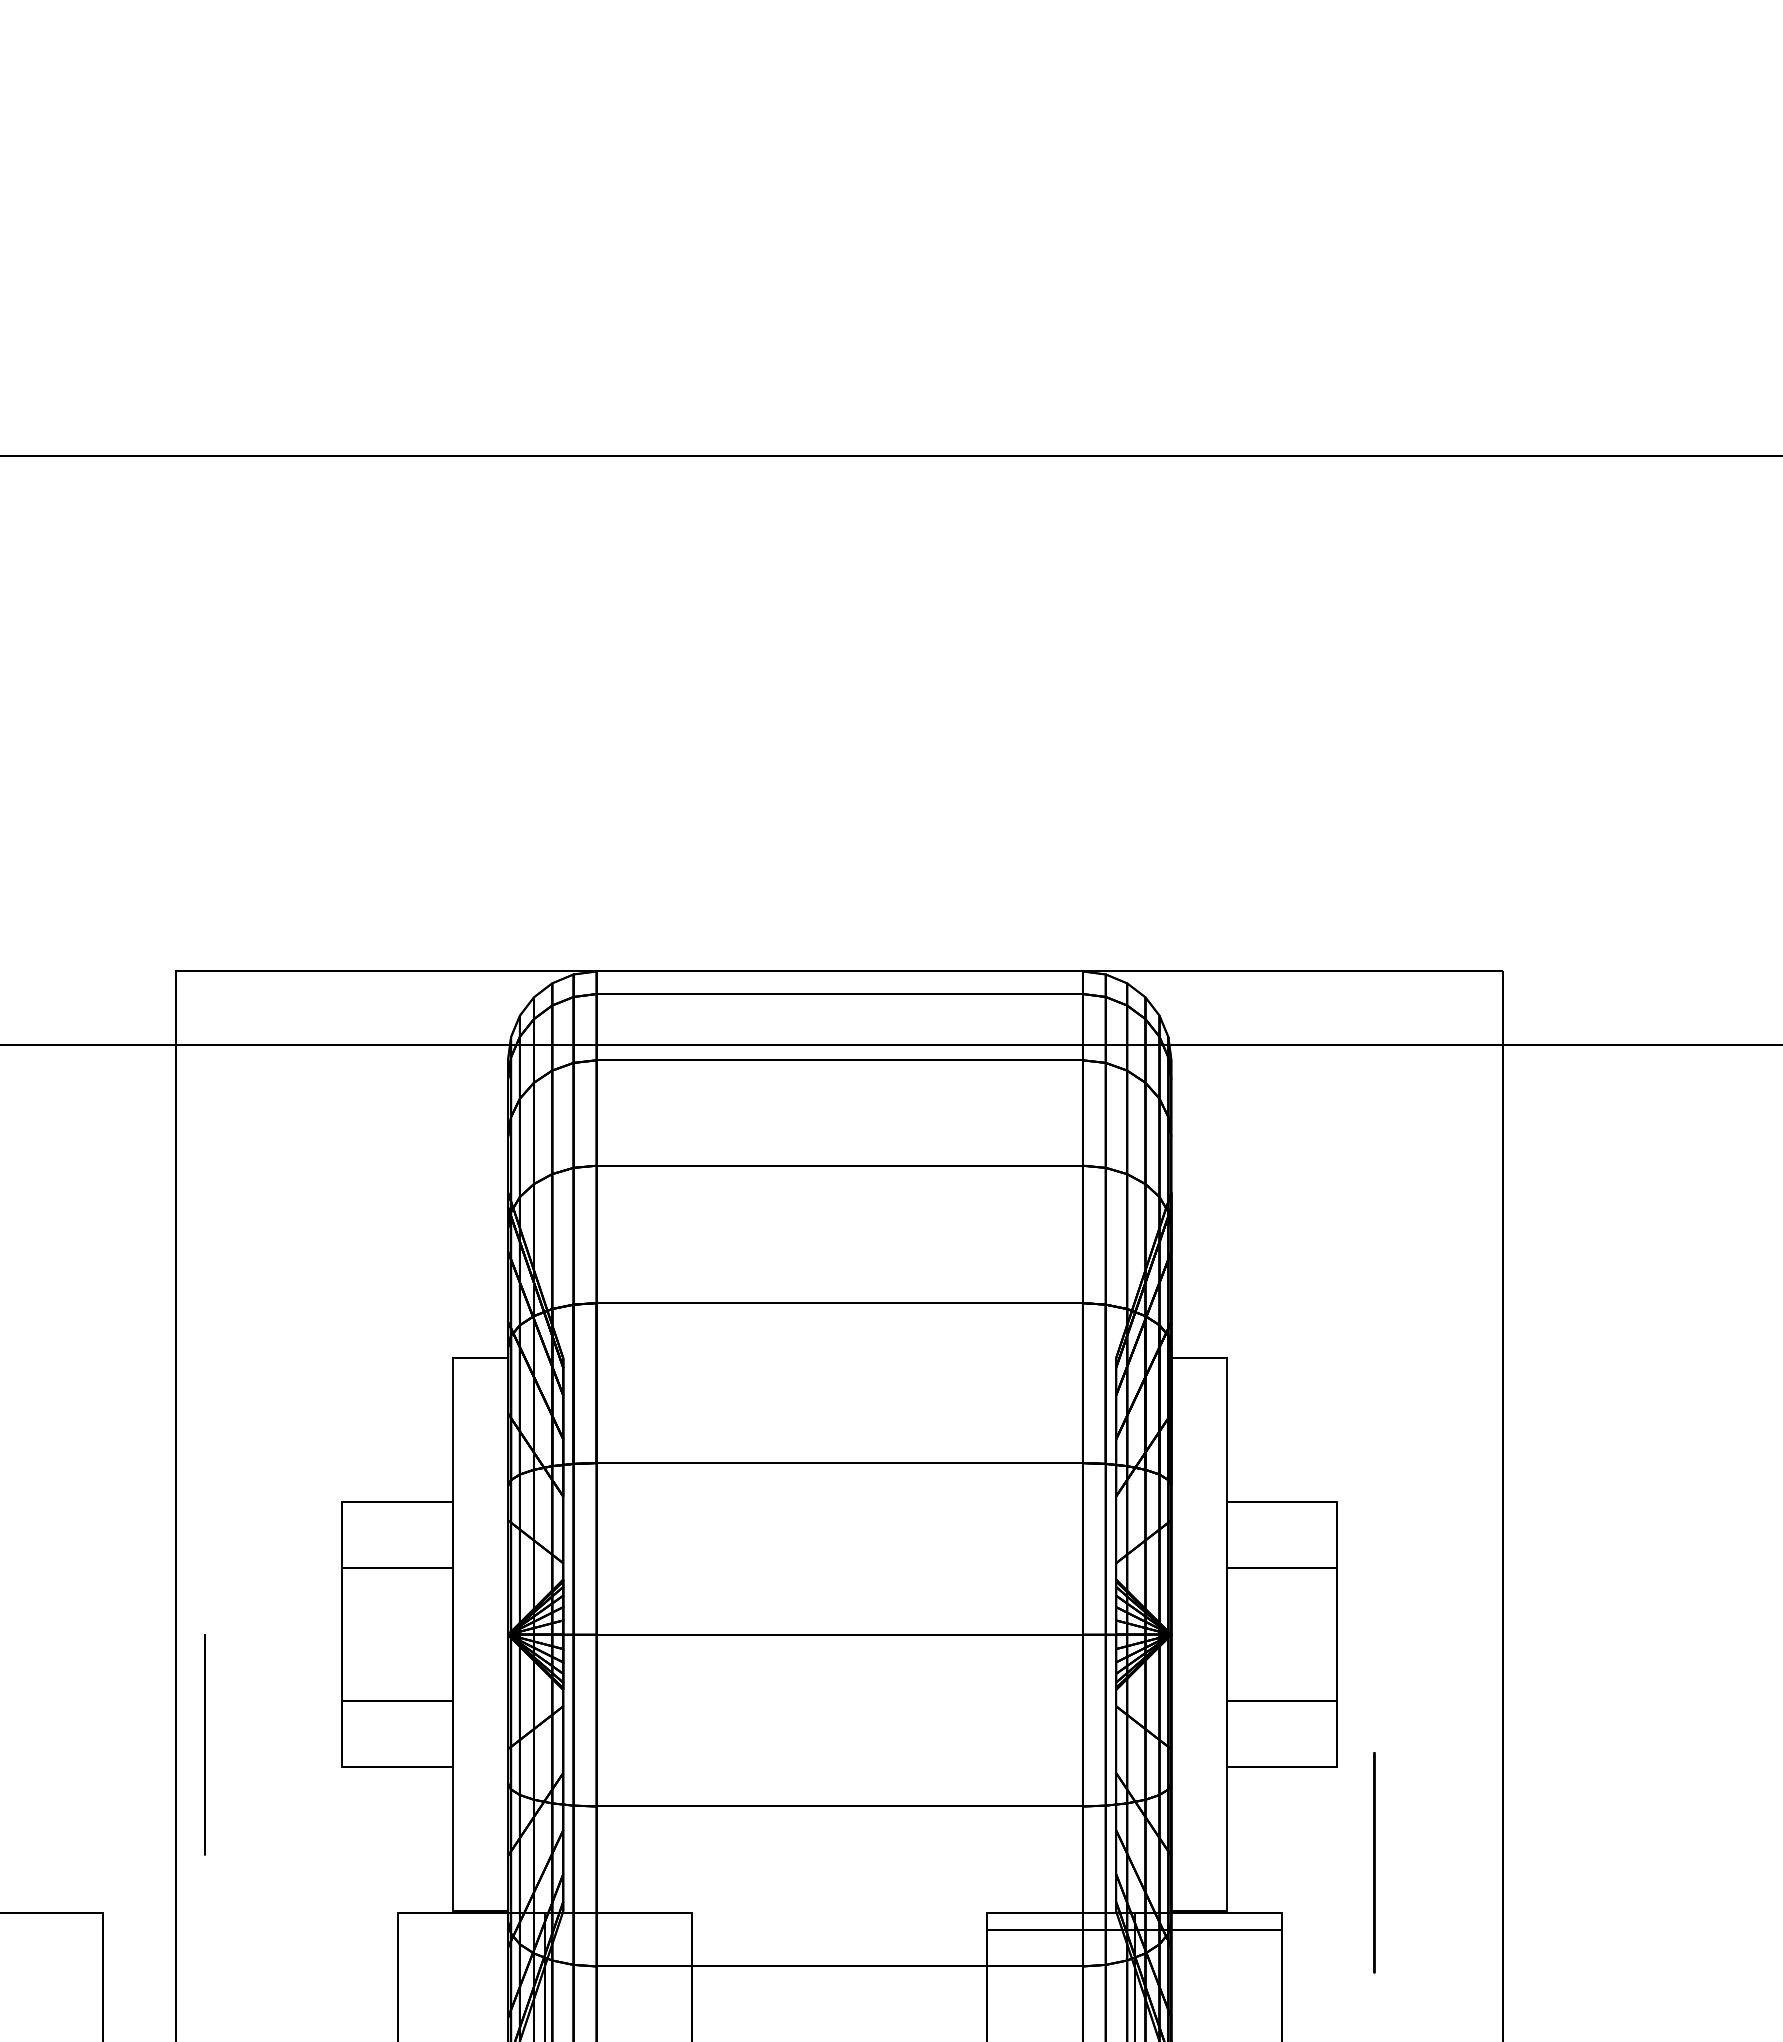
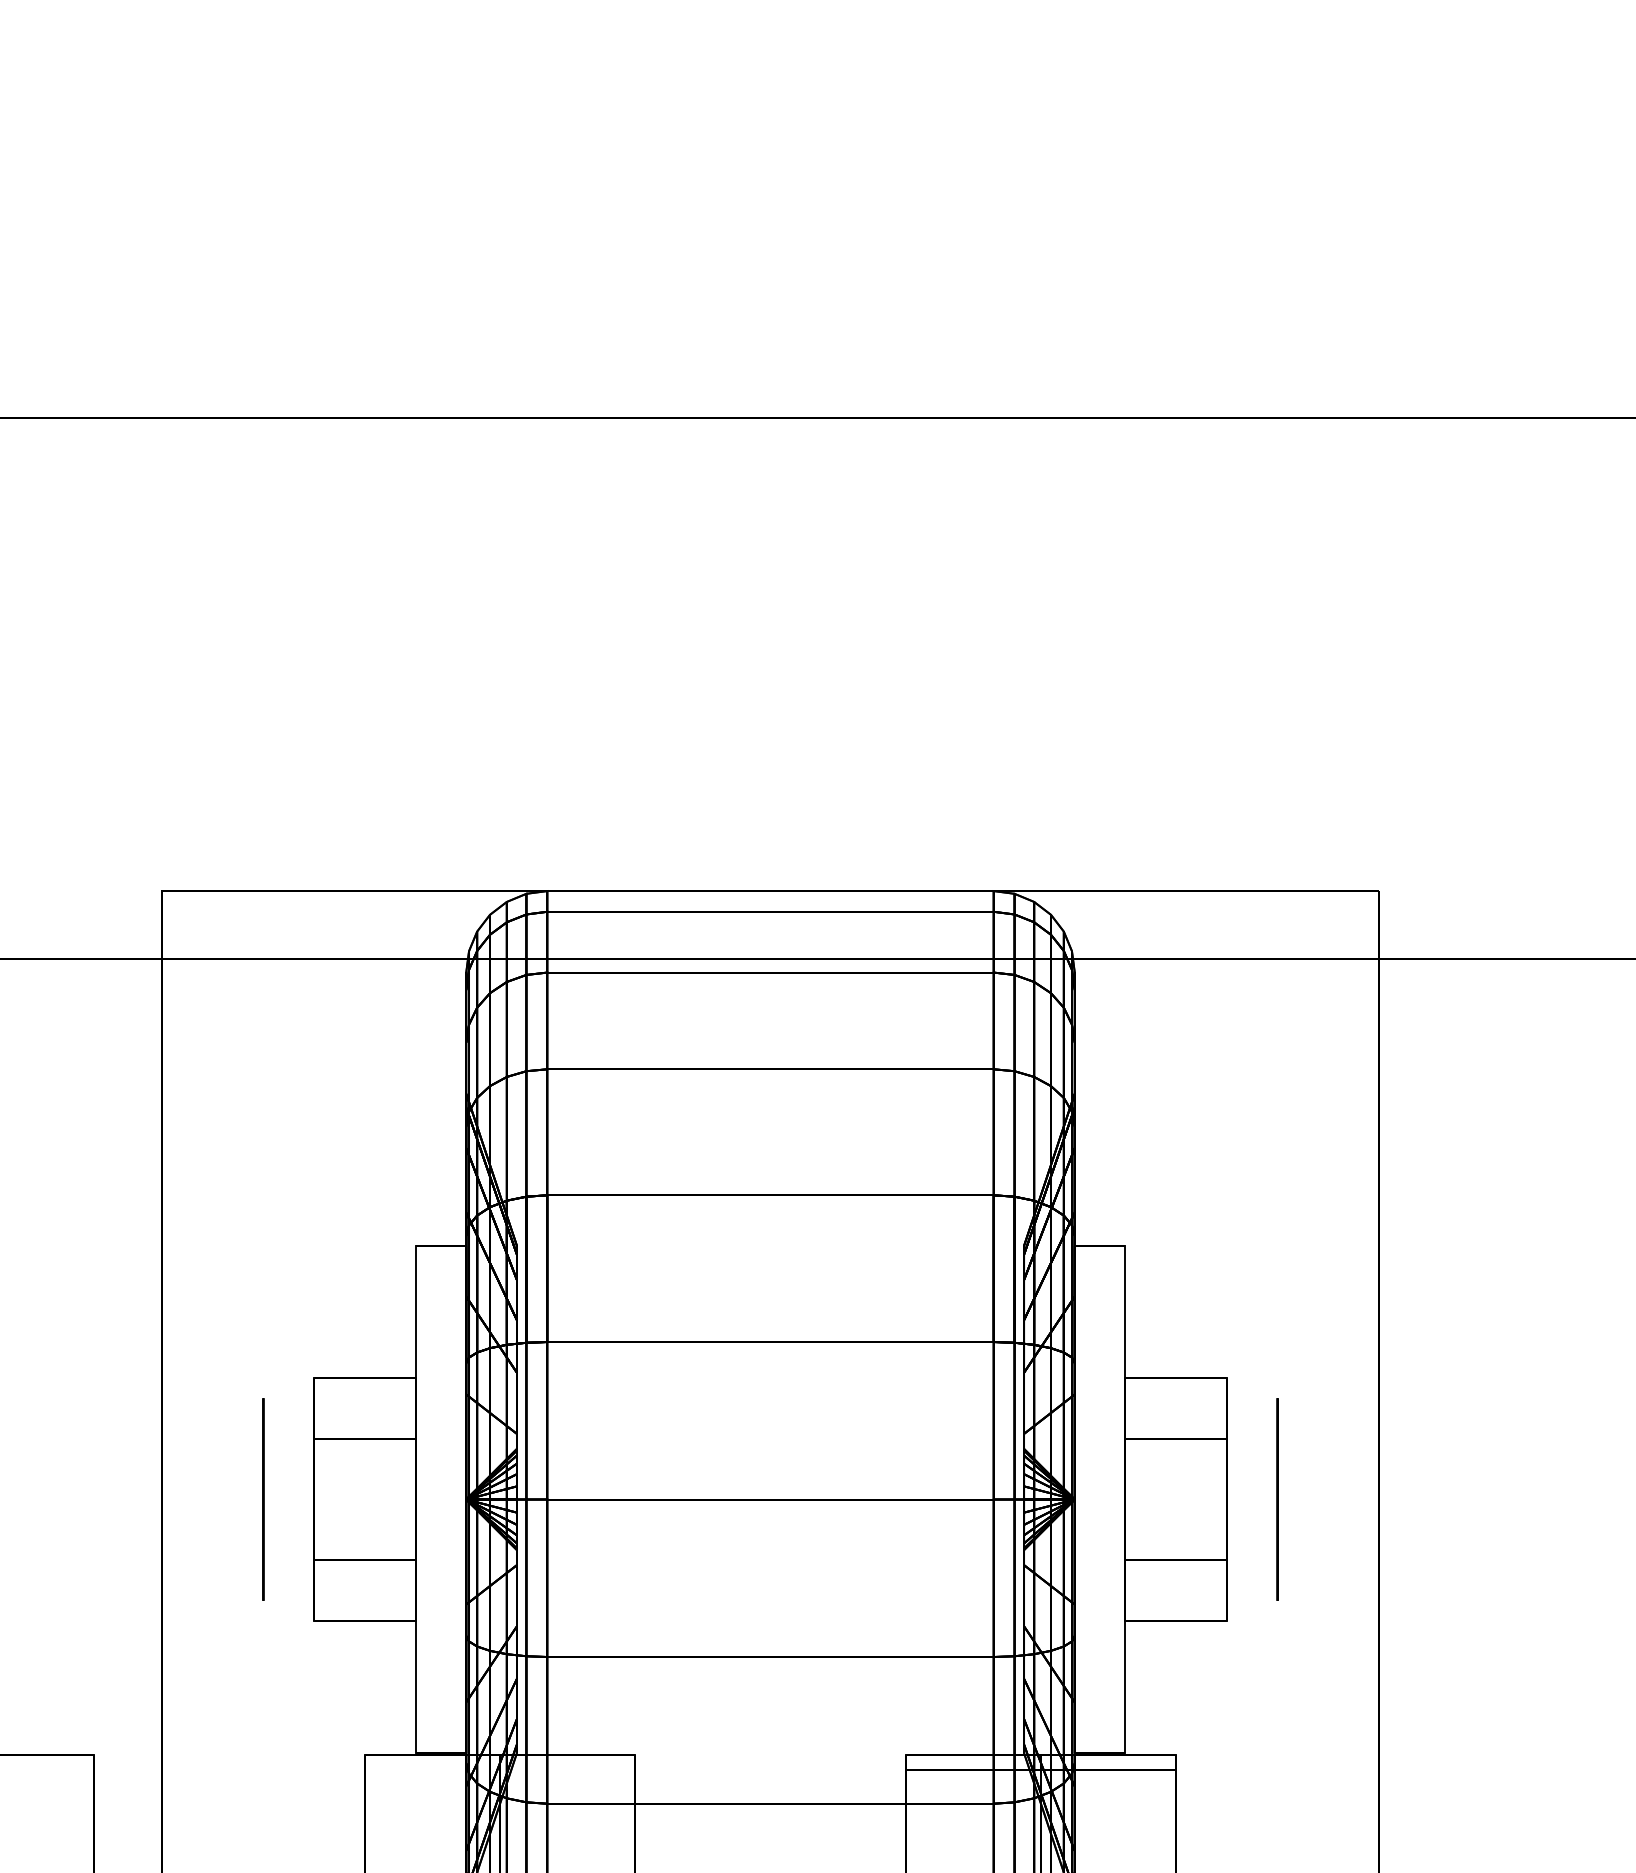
circle: (204, 1744) -> (263, 1499), moved
circle: (1374, 1862) -> (1277, 1499), moved

